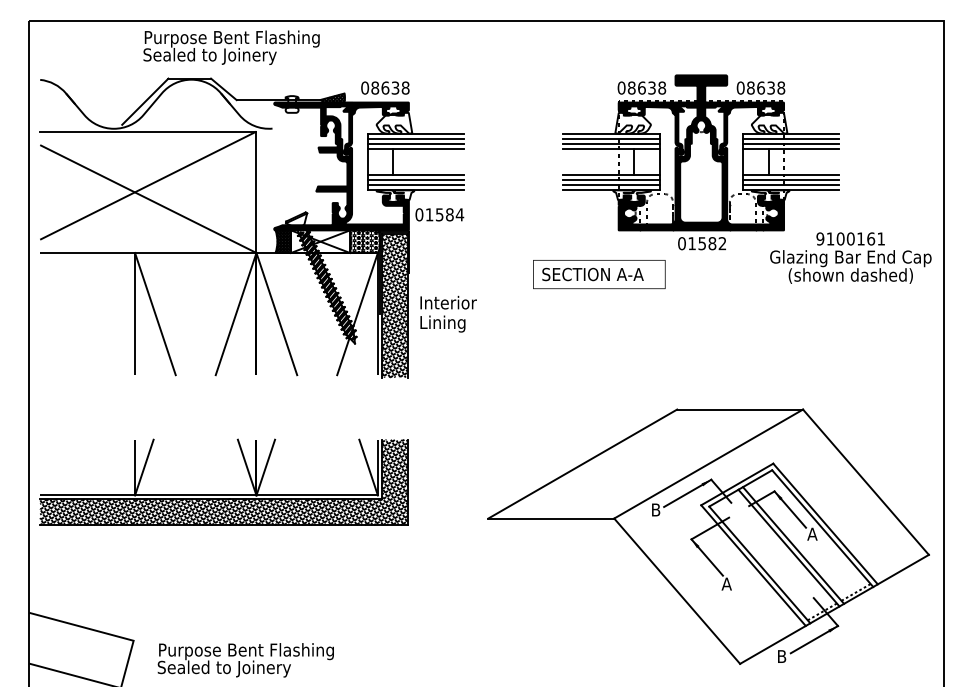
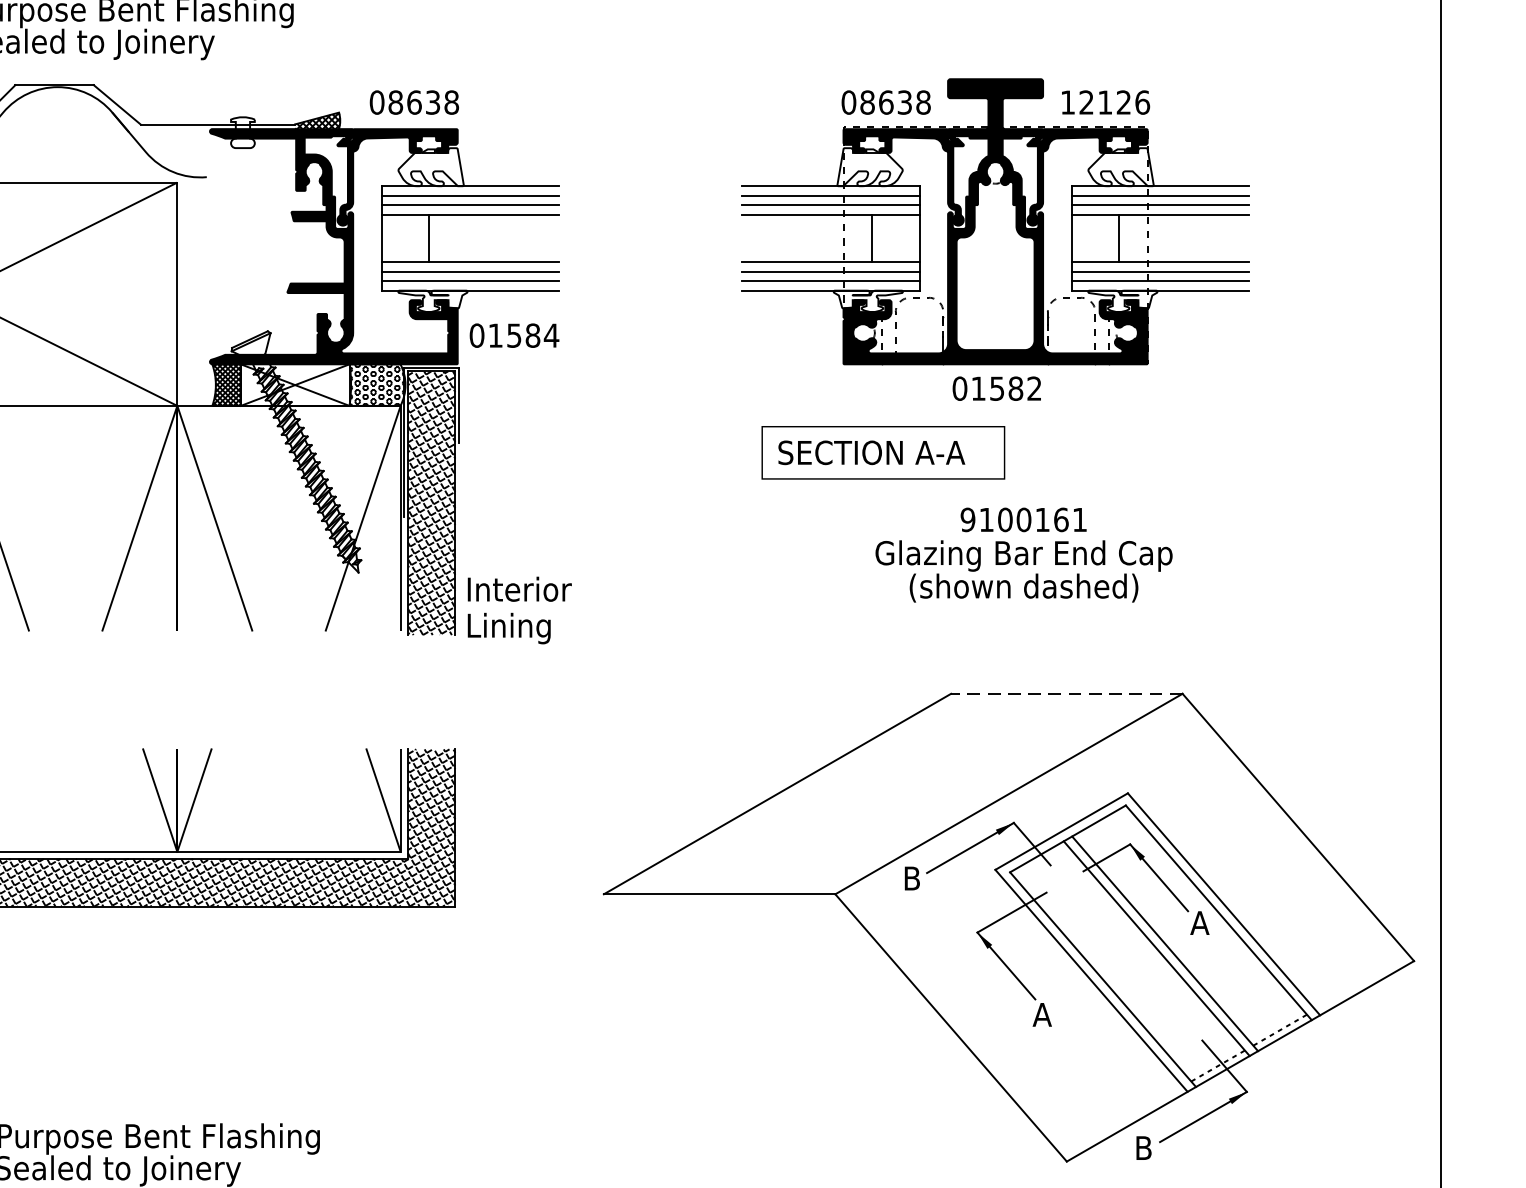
text: (760, 87) -> (1104, 101), 08638 -> 12126
text: (850, 257) -> (1023, 553), moved
text: (599, 274) -> (883, 452), moved
text: (448, 313) -> (519, 609), moved
line: (740, 409) -> (1067, 693), solid -> dashed

